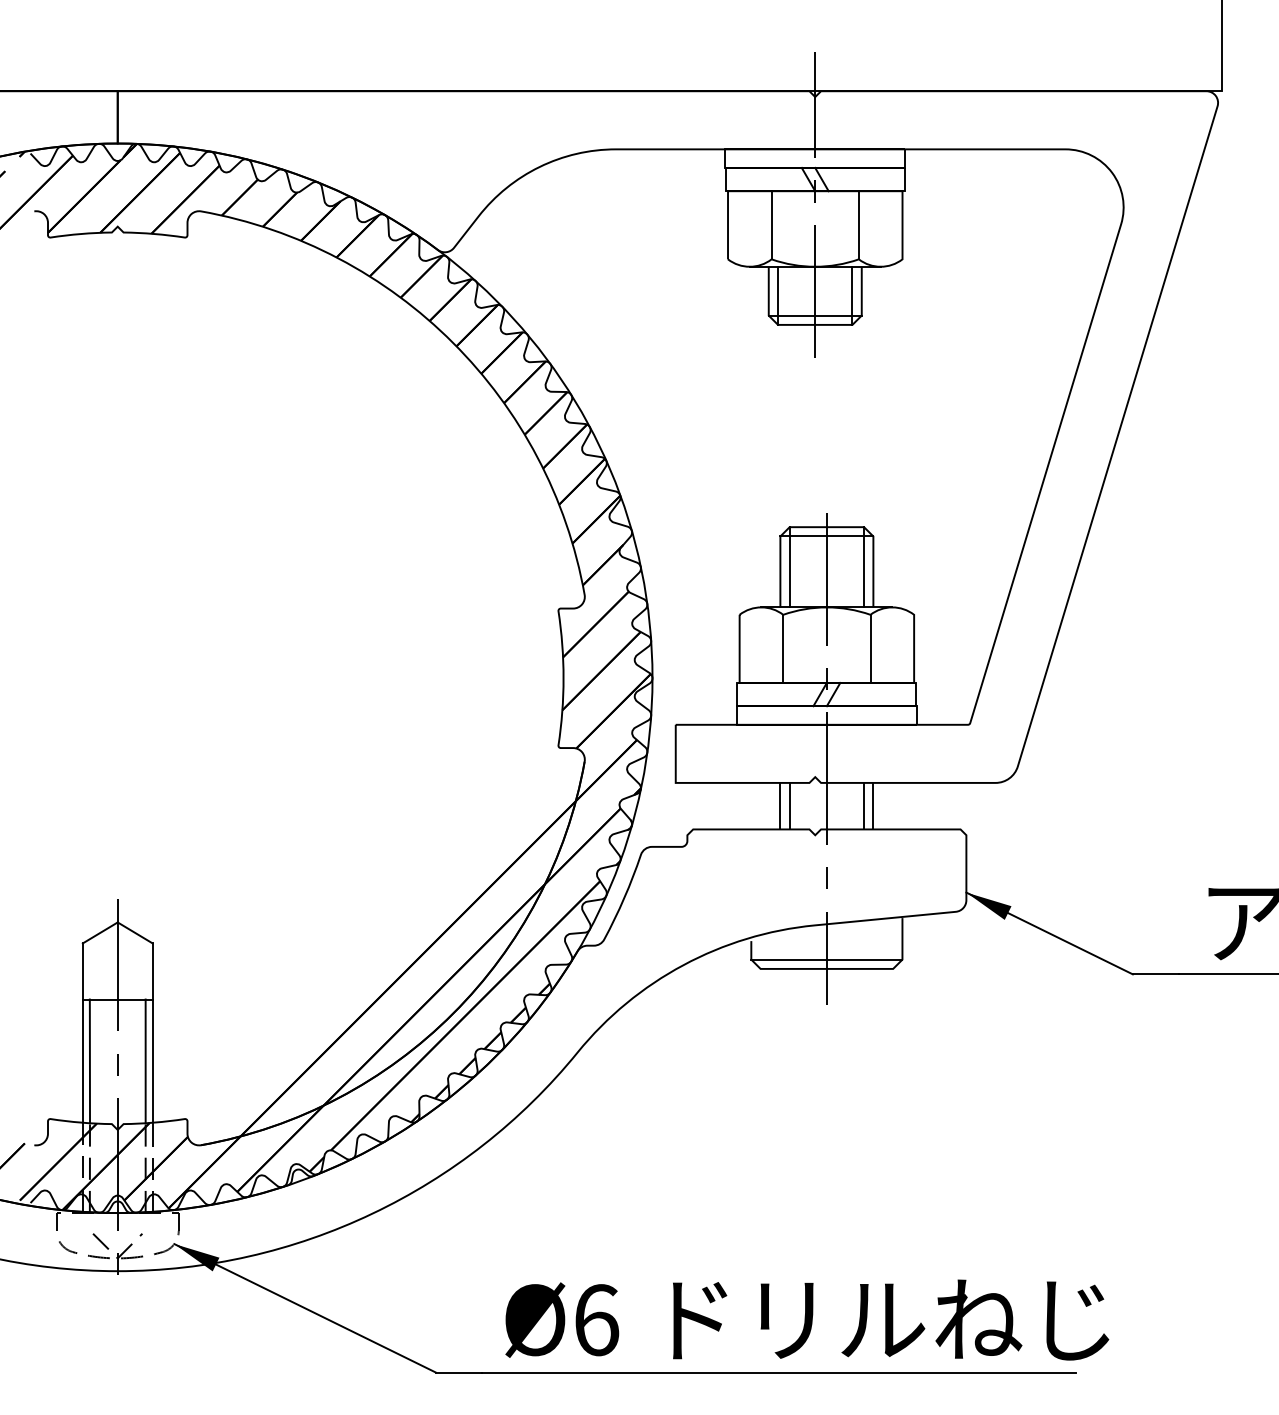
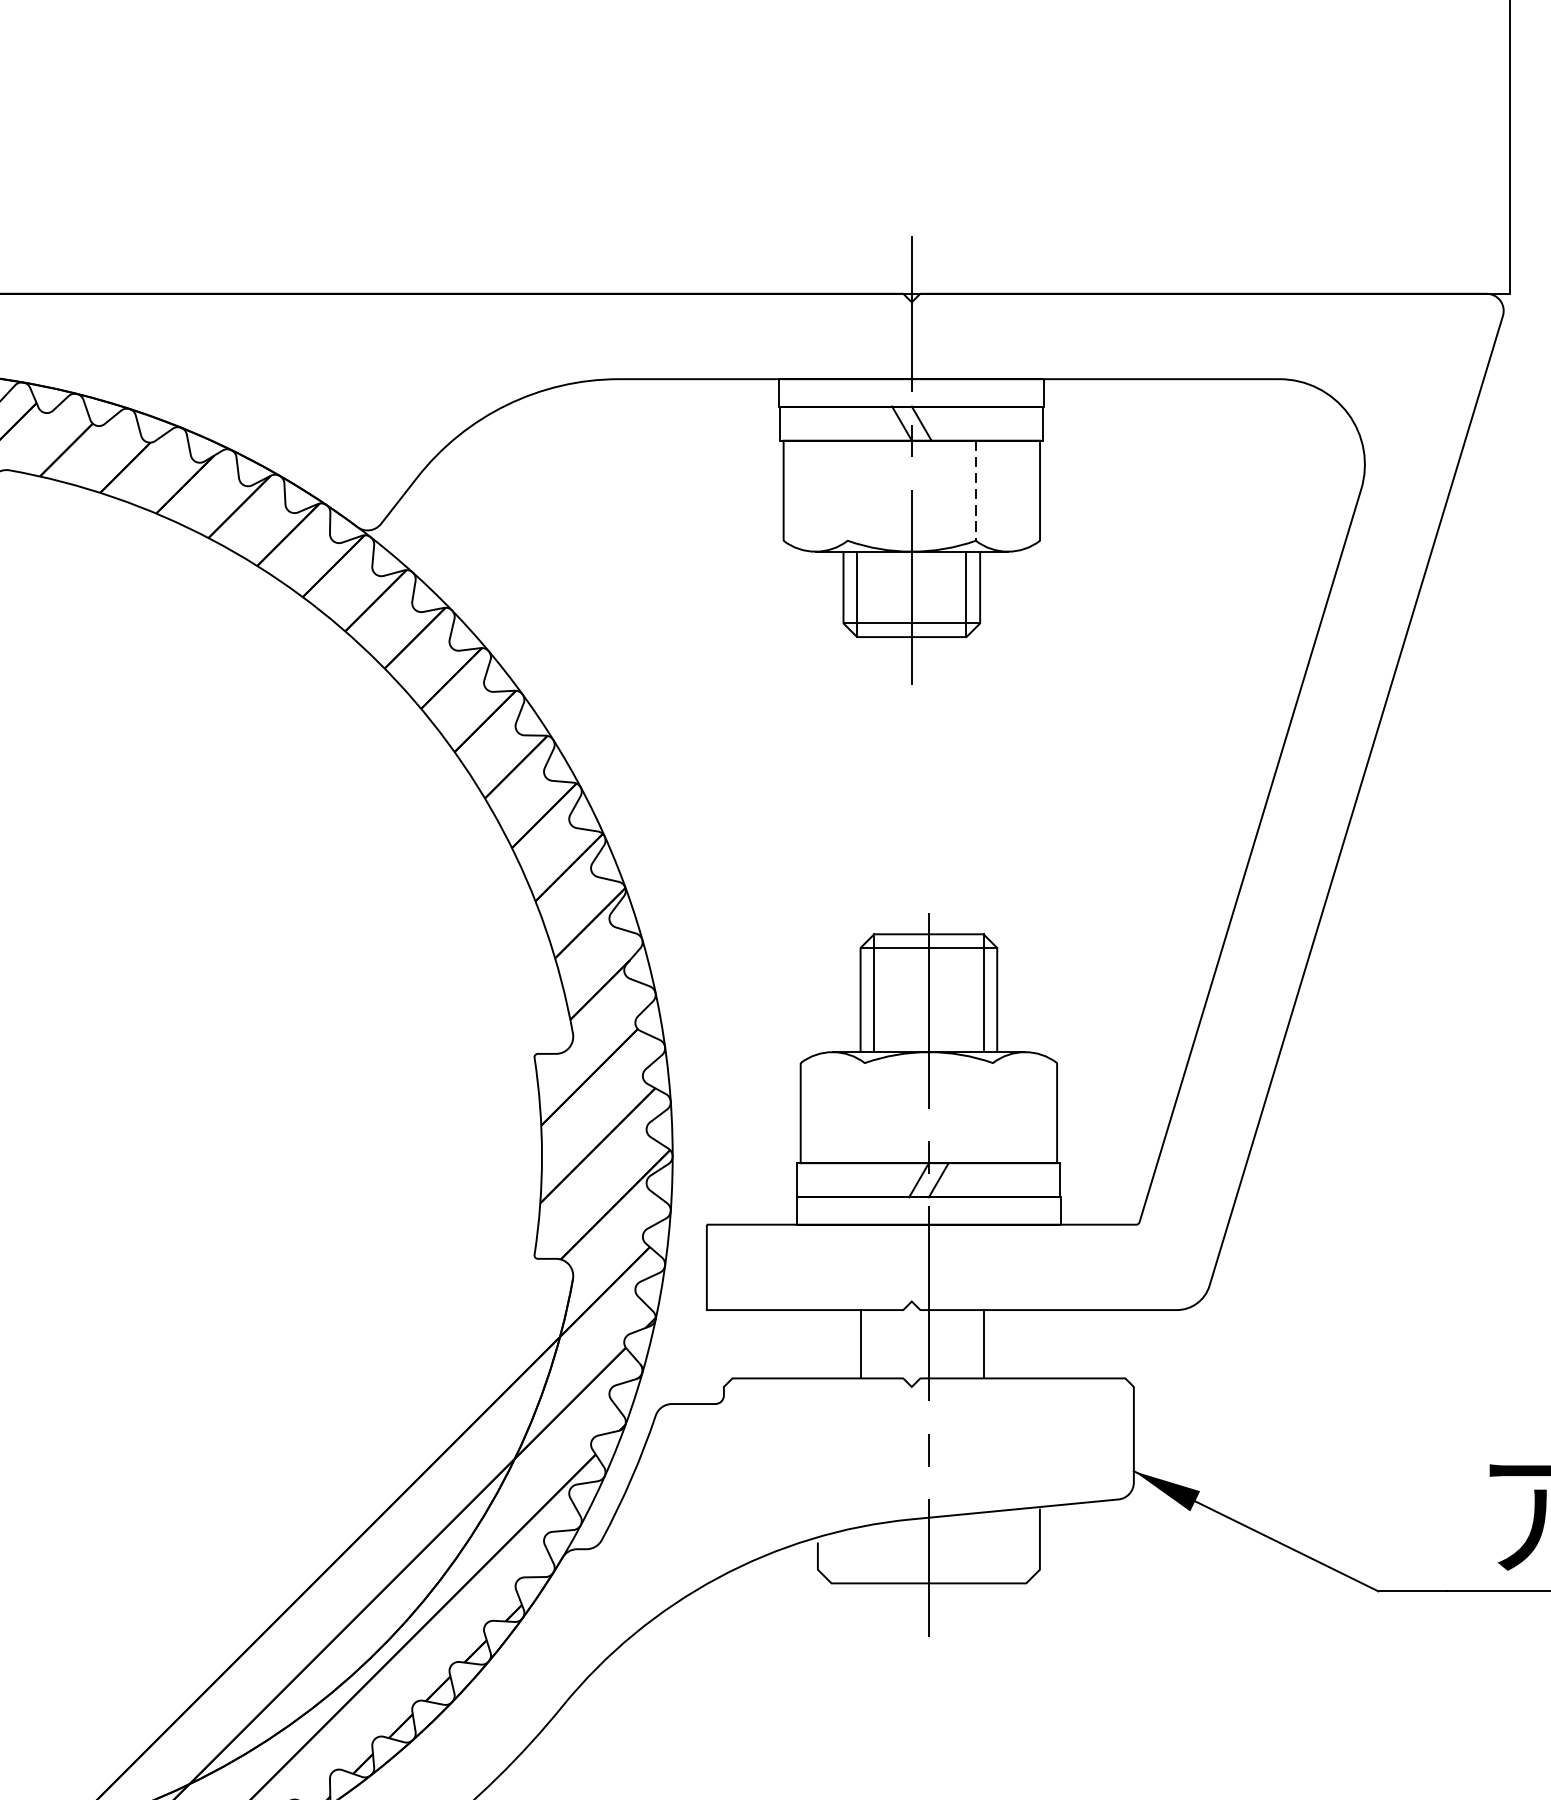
line: (771, 225) -> (847, 491), removed
line: (858, 225) -> (975, 491), solid -> dashed
line: (783, 648) -> (865, 1112), removed
line: (870, 648) -> (992, 1112), removed
line: (789, 805) -> (873, 1343), removed
line: (873, 805) -> (997, 1343), removed
line: (826, 959) -> (928, 1569), removed

